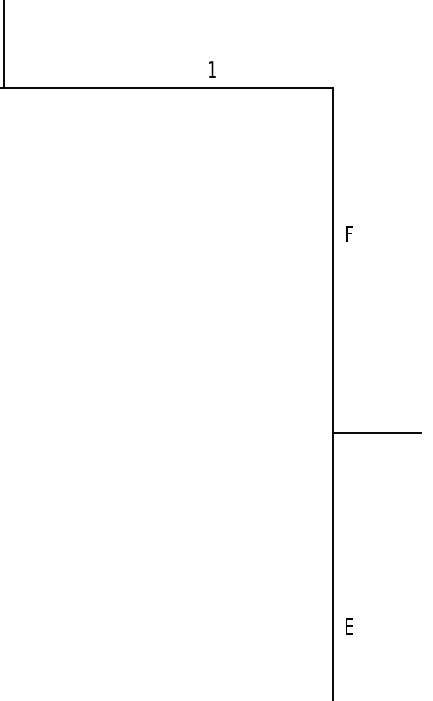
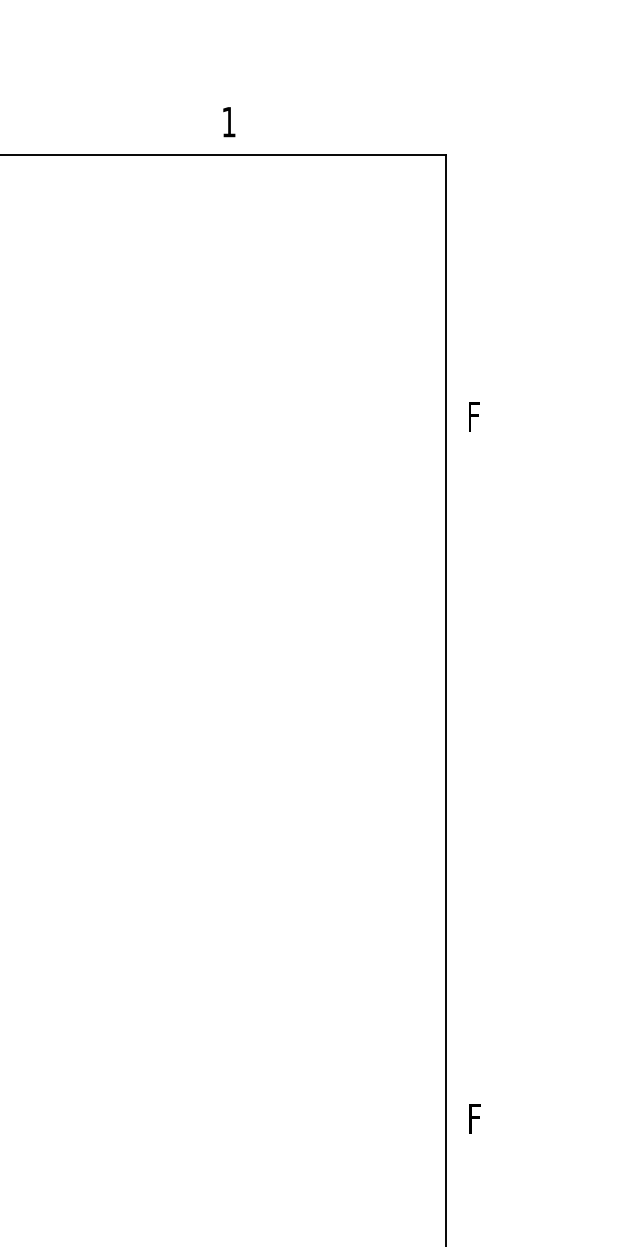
line: (376, 433) -> (522, 773), removed
text: (349, 627) -> (474, 1120), E -> F

